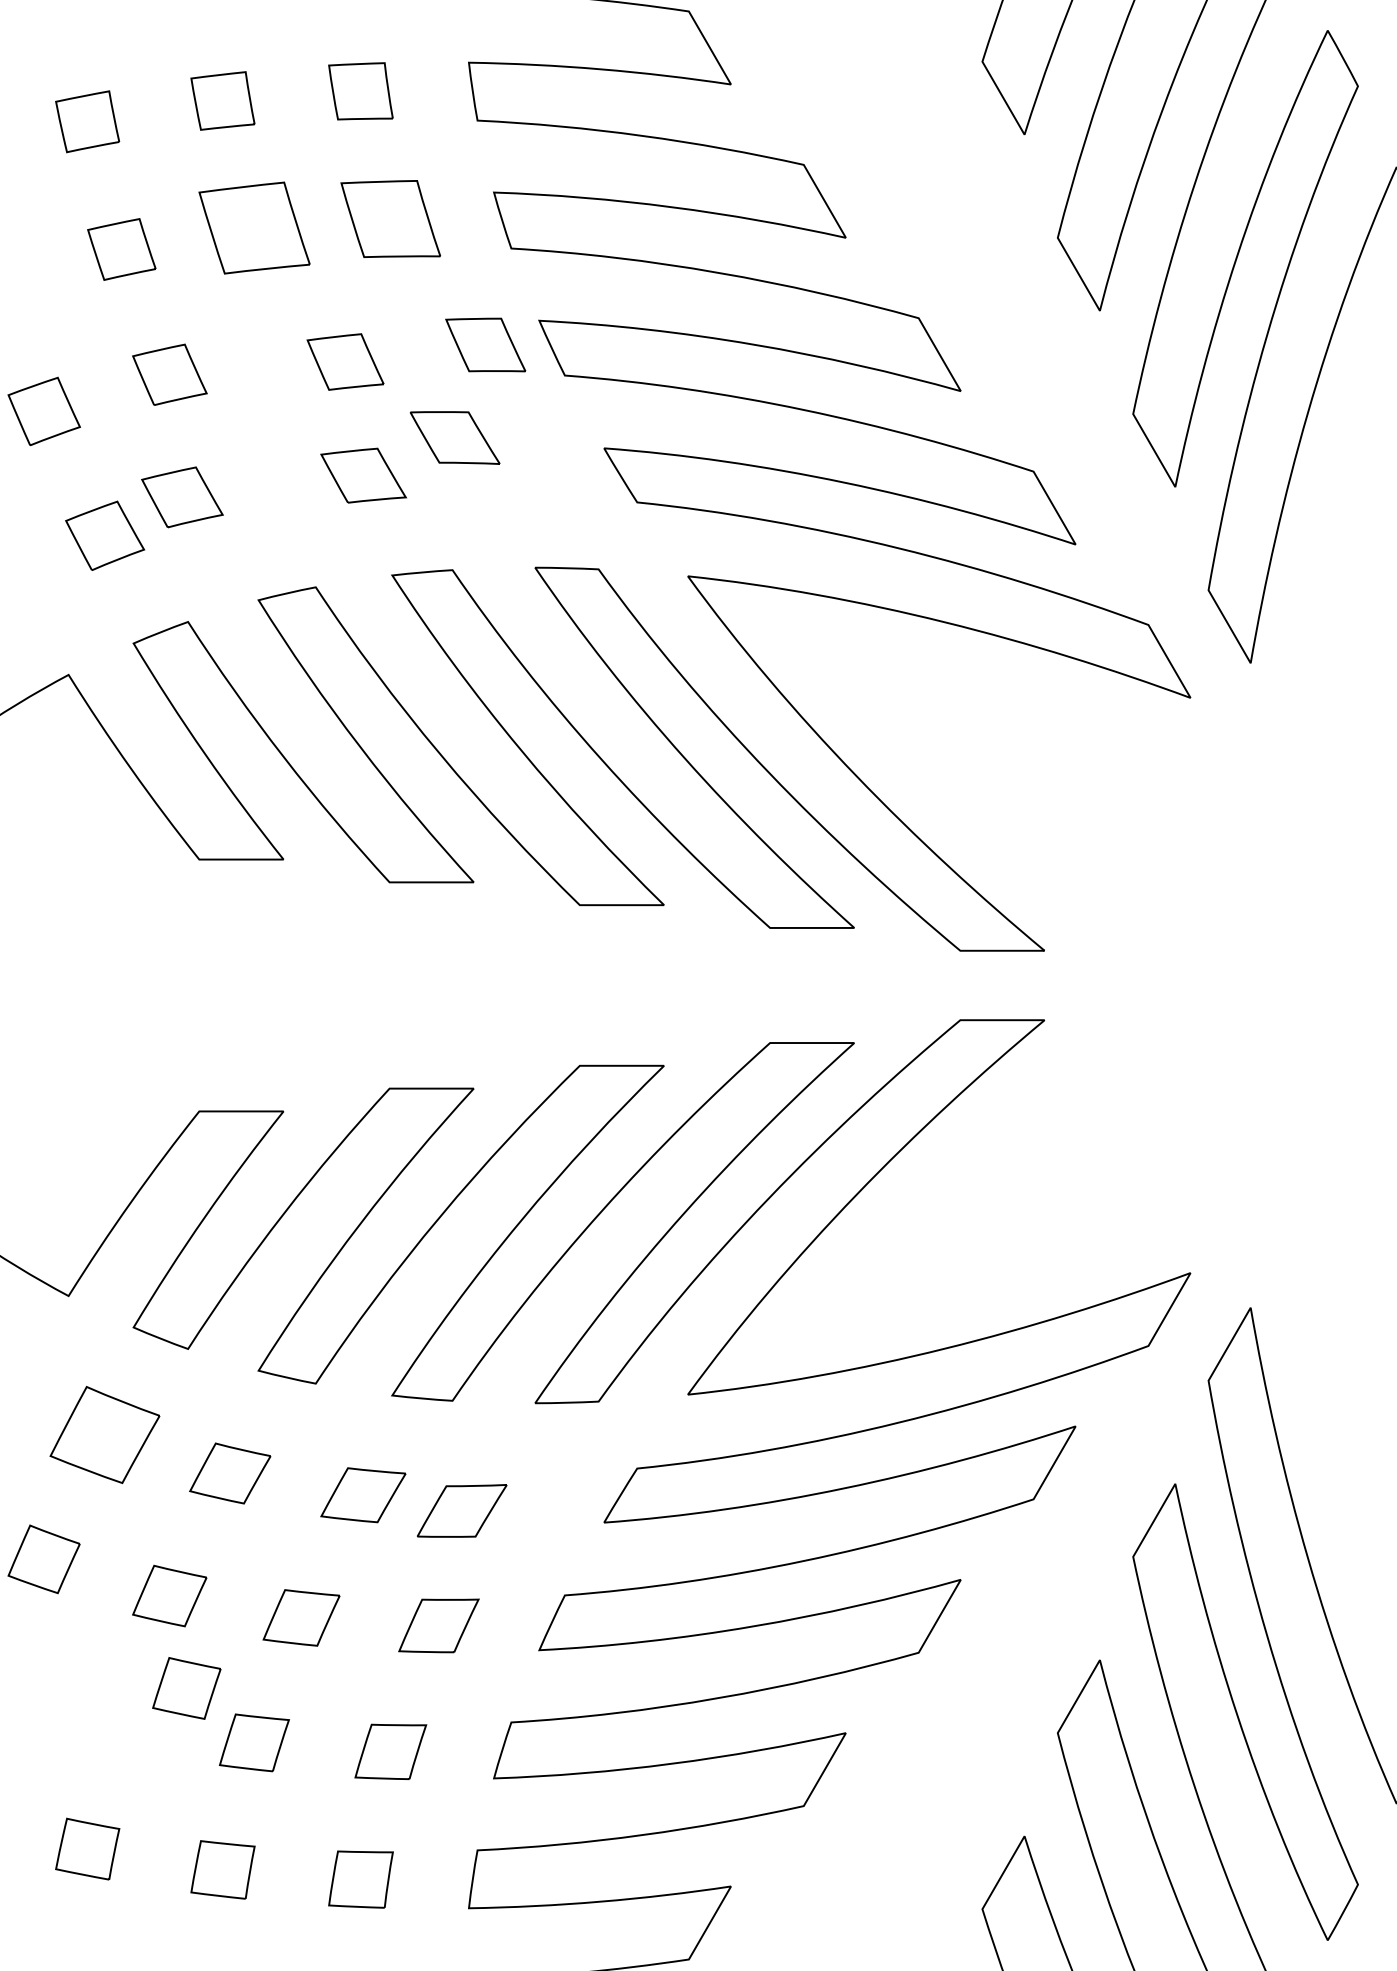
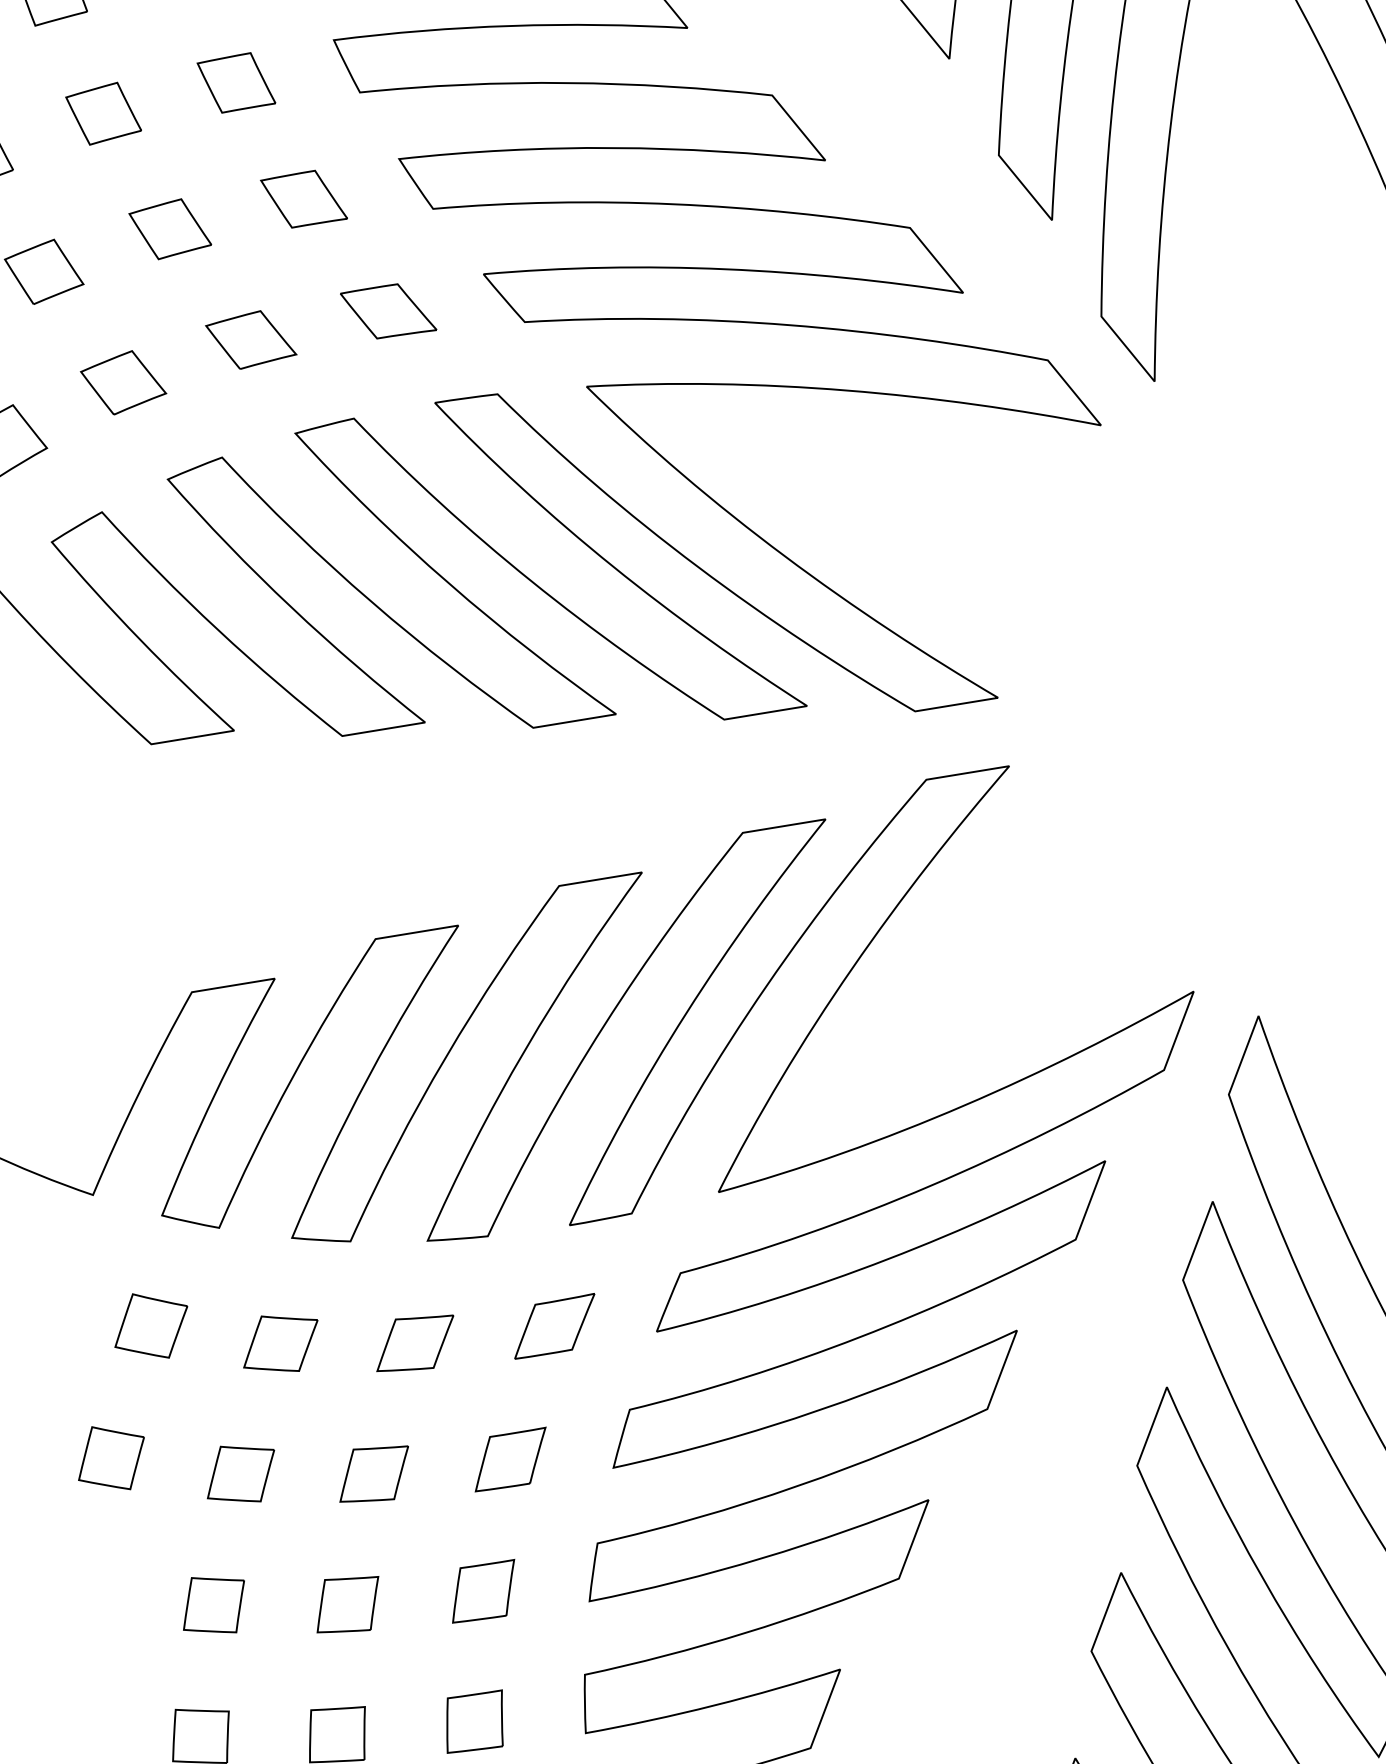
part: (390, 218) -> (236, 82), size x0.71
part: (253, 227) -> (102, 113), size x0.62
part: (485, 344) -> (303, 198), moved
part: (345, 361) -> (170, 228), moved
part: (454, 437) -> (387, 311), moved
part: (182, 497) -> (123, 382), moved
part: (104, 1434) -> (150, 1325), size x0.71
part: (462, 1510) -> (555, 1326), moved
part: (186, 1688) -> (213, 1605), moved

